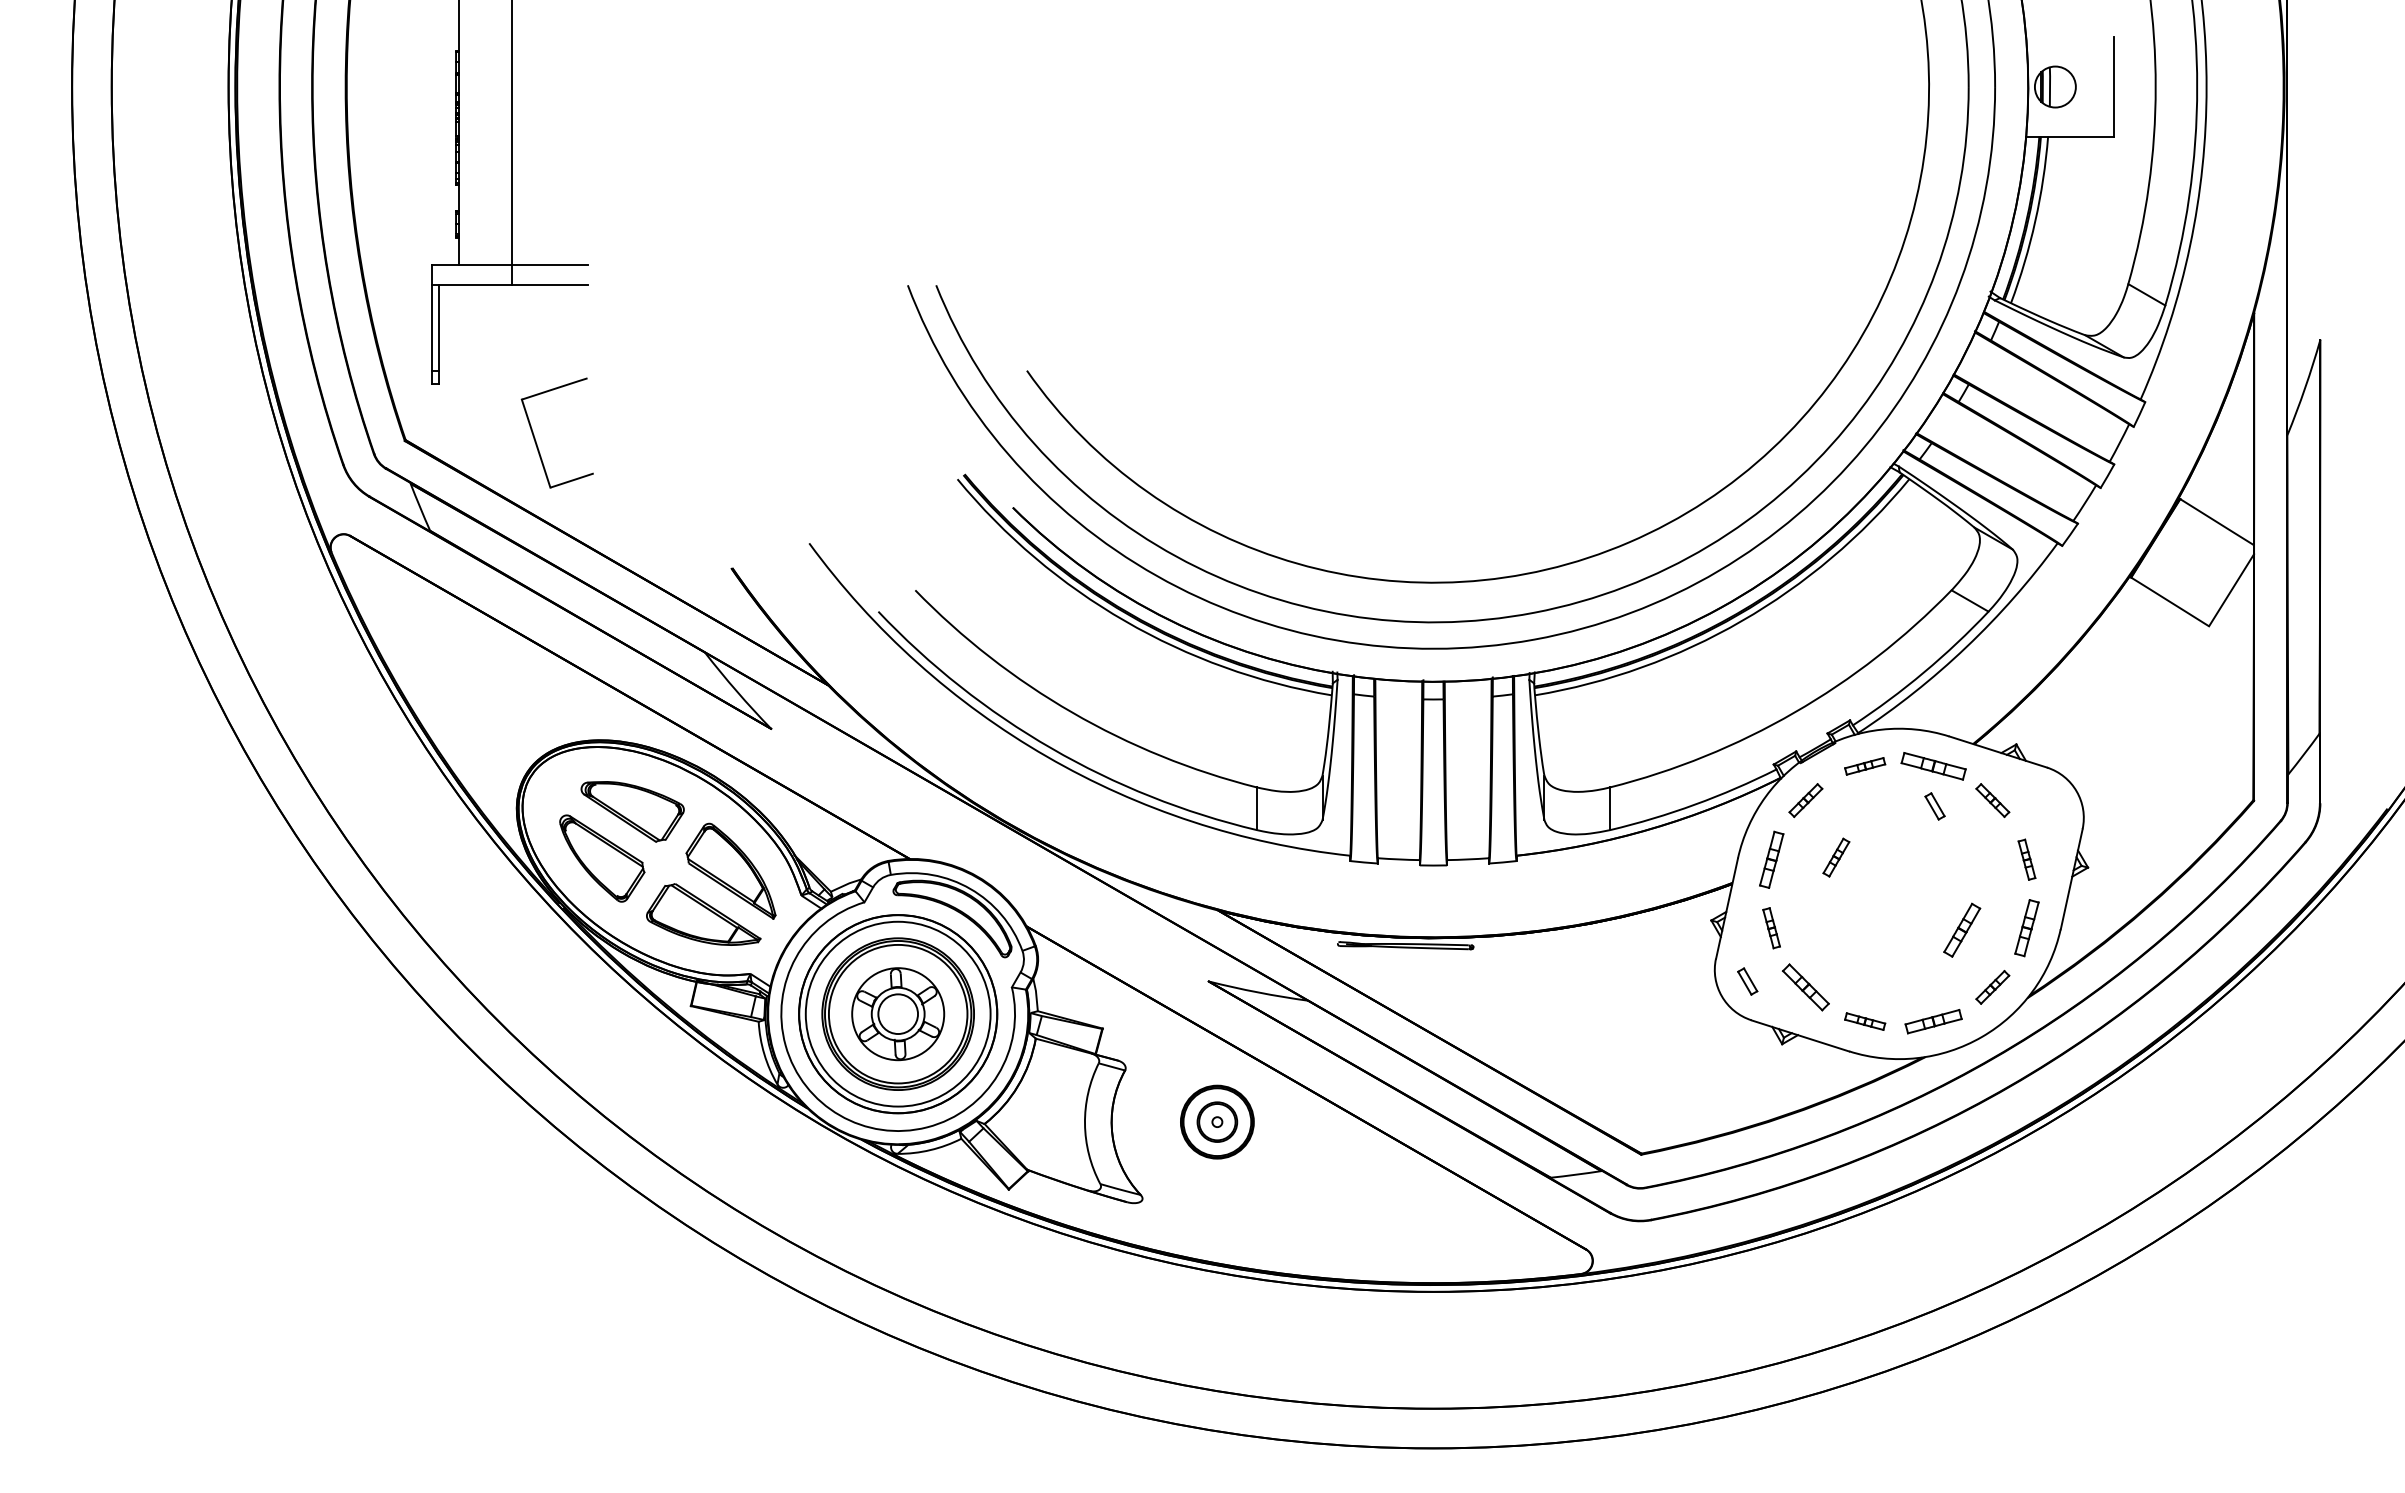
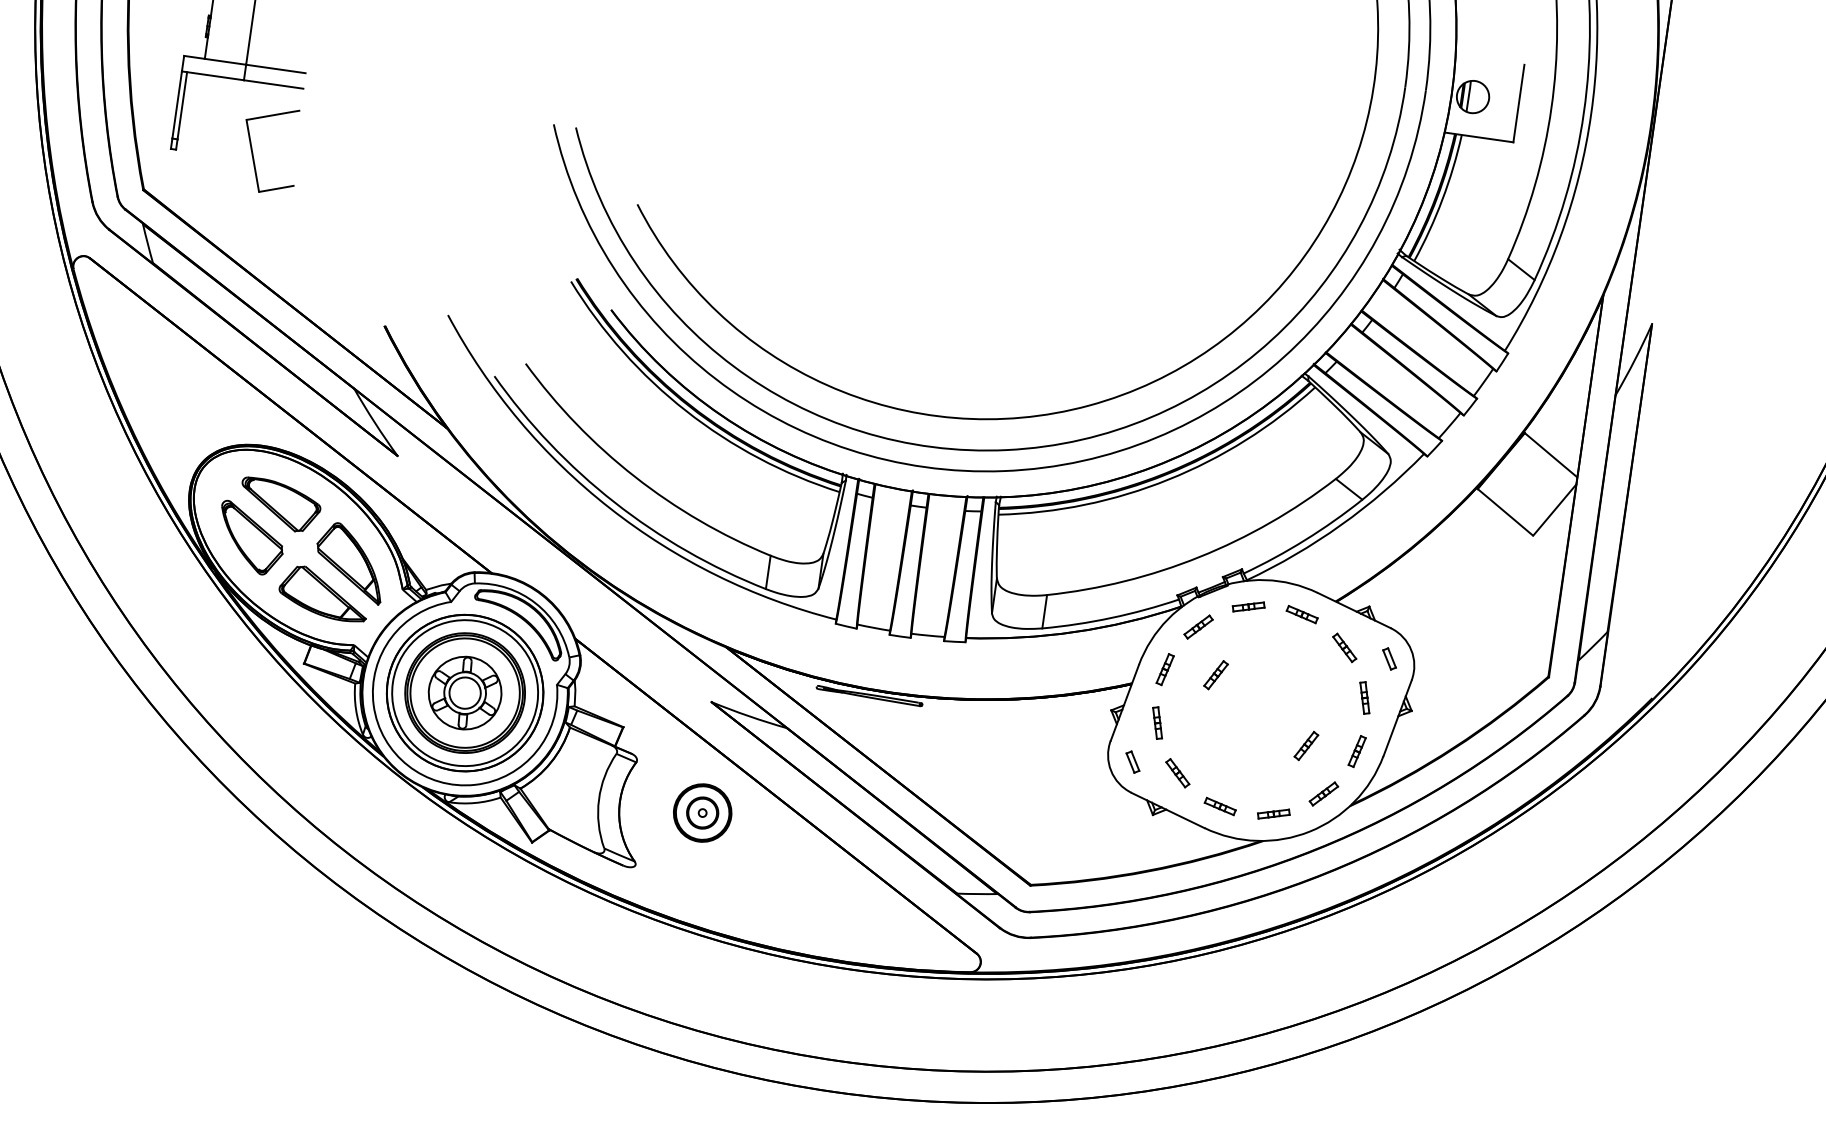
part: (536, 440) -> (253, 153), moved
part: (1933, 766) -> (1302, 614), size x0.62
part: (1934, 806) -> (1389, 658), moved
part: (1771, 859) -> (1165, 669), size x0.71
part: (2026, 928) -> (1356, 751), size x0.71
part: (1962, 930) -> (1306, 746), size x0.71
part: (1805, 987) -> (1177, 773), size x0.71
part: (1933, 1021) -> (1273, 814), size x0.71

